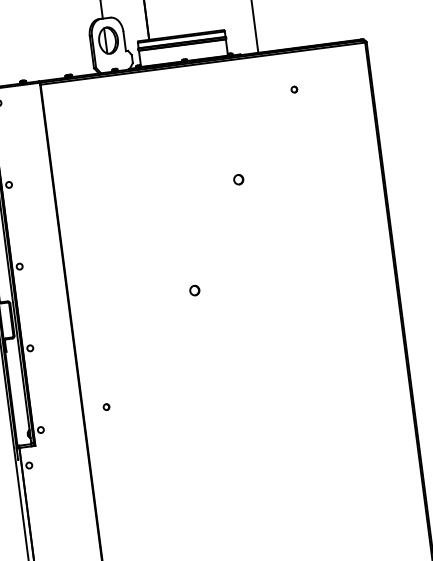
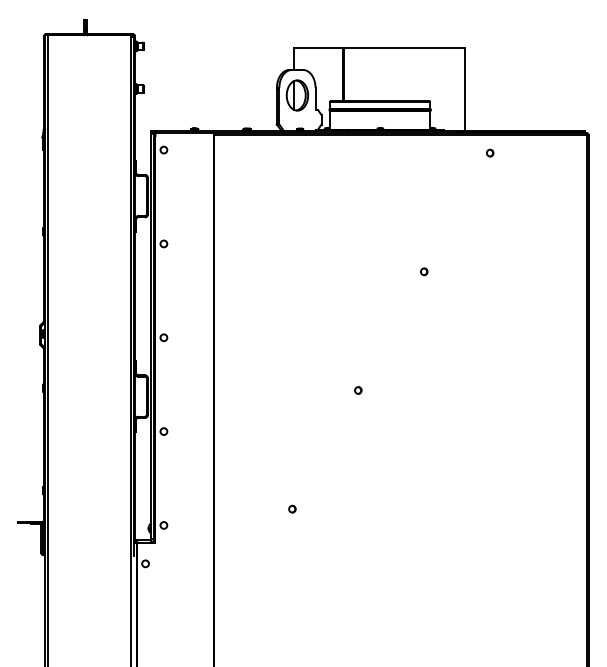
part: (294, 89) -> (490, 152), moved
part: (239, 179) -> (424, 271), size x0.62
part: (195, 290) -> (358, 390), size x0.62
part: (106, 406) -> (292, 508), moved

